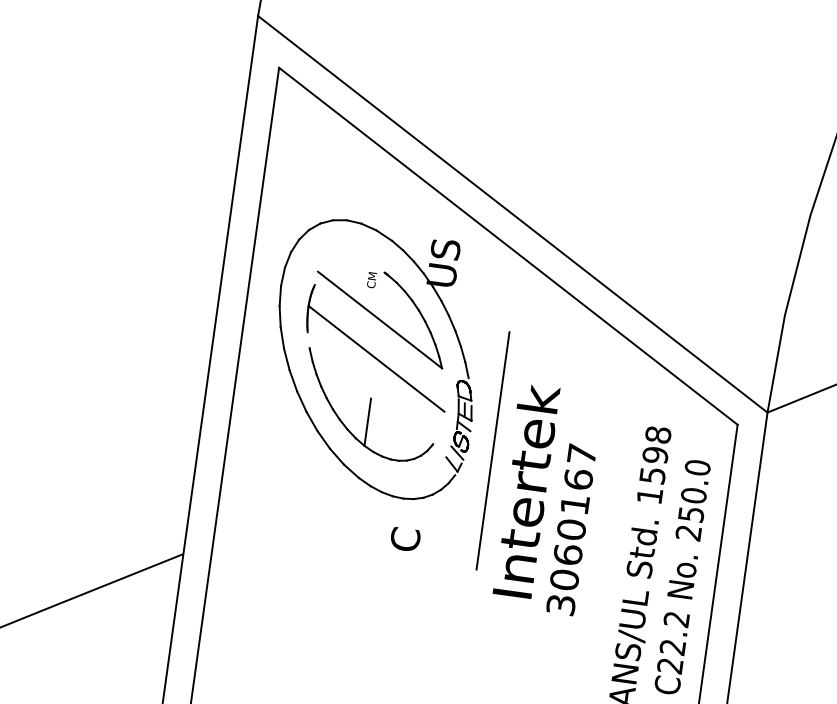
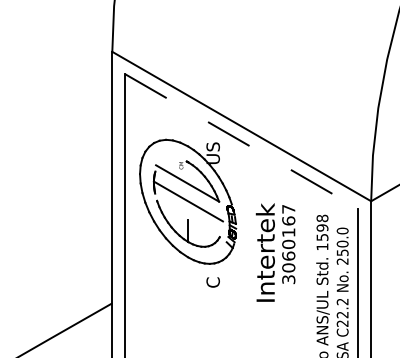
line: (507, 246) -> (241, 141), solid -> dashed
line: (492, 449) -> (247, 235), removed
text: (570, 529) -> (288, 244), moved

